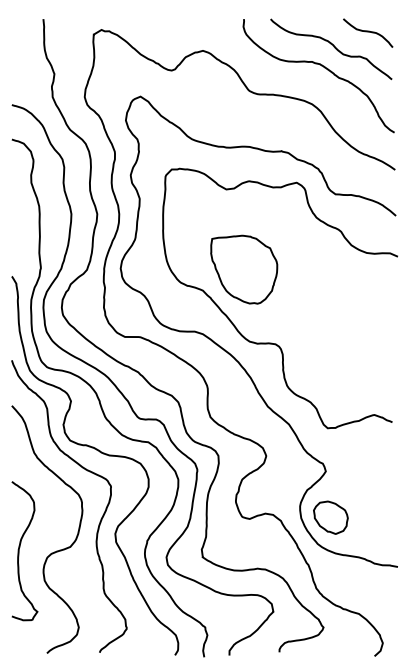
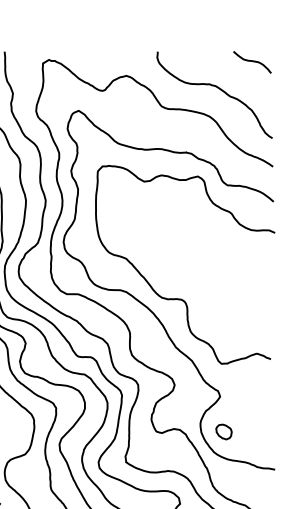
curve: (333, 47) -> (225, 73), removed
part: (244, 269) -> (158, 242), removed
part: (330, 517) -> (223, 431), size x0.6

